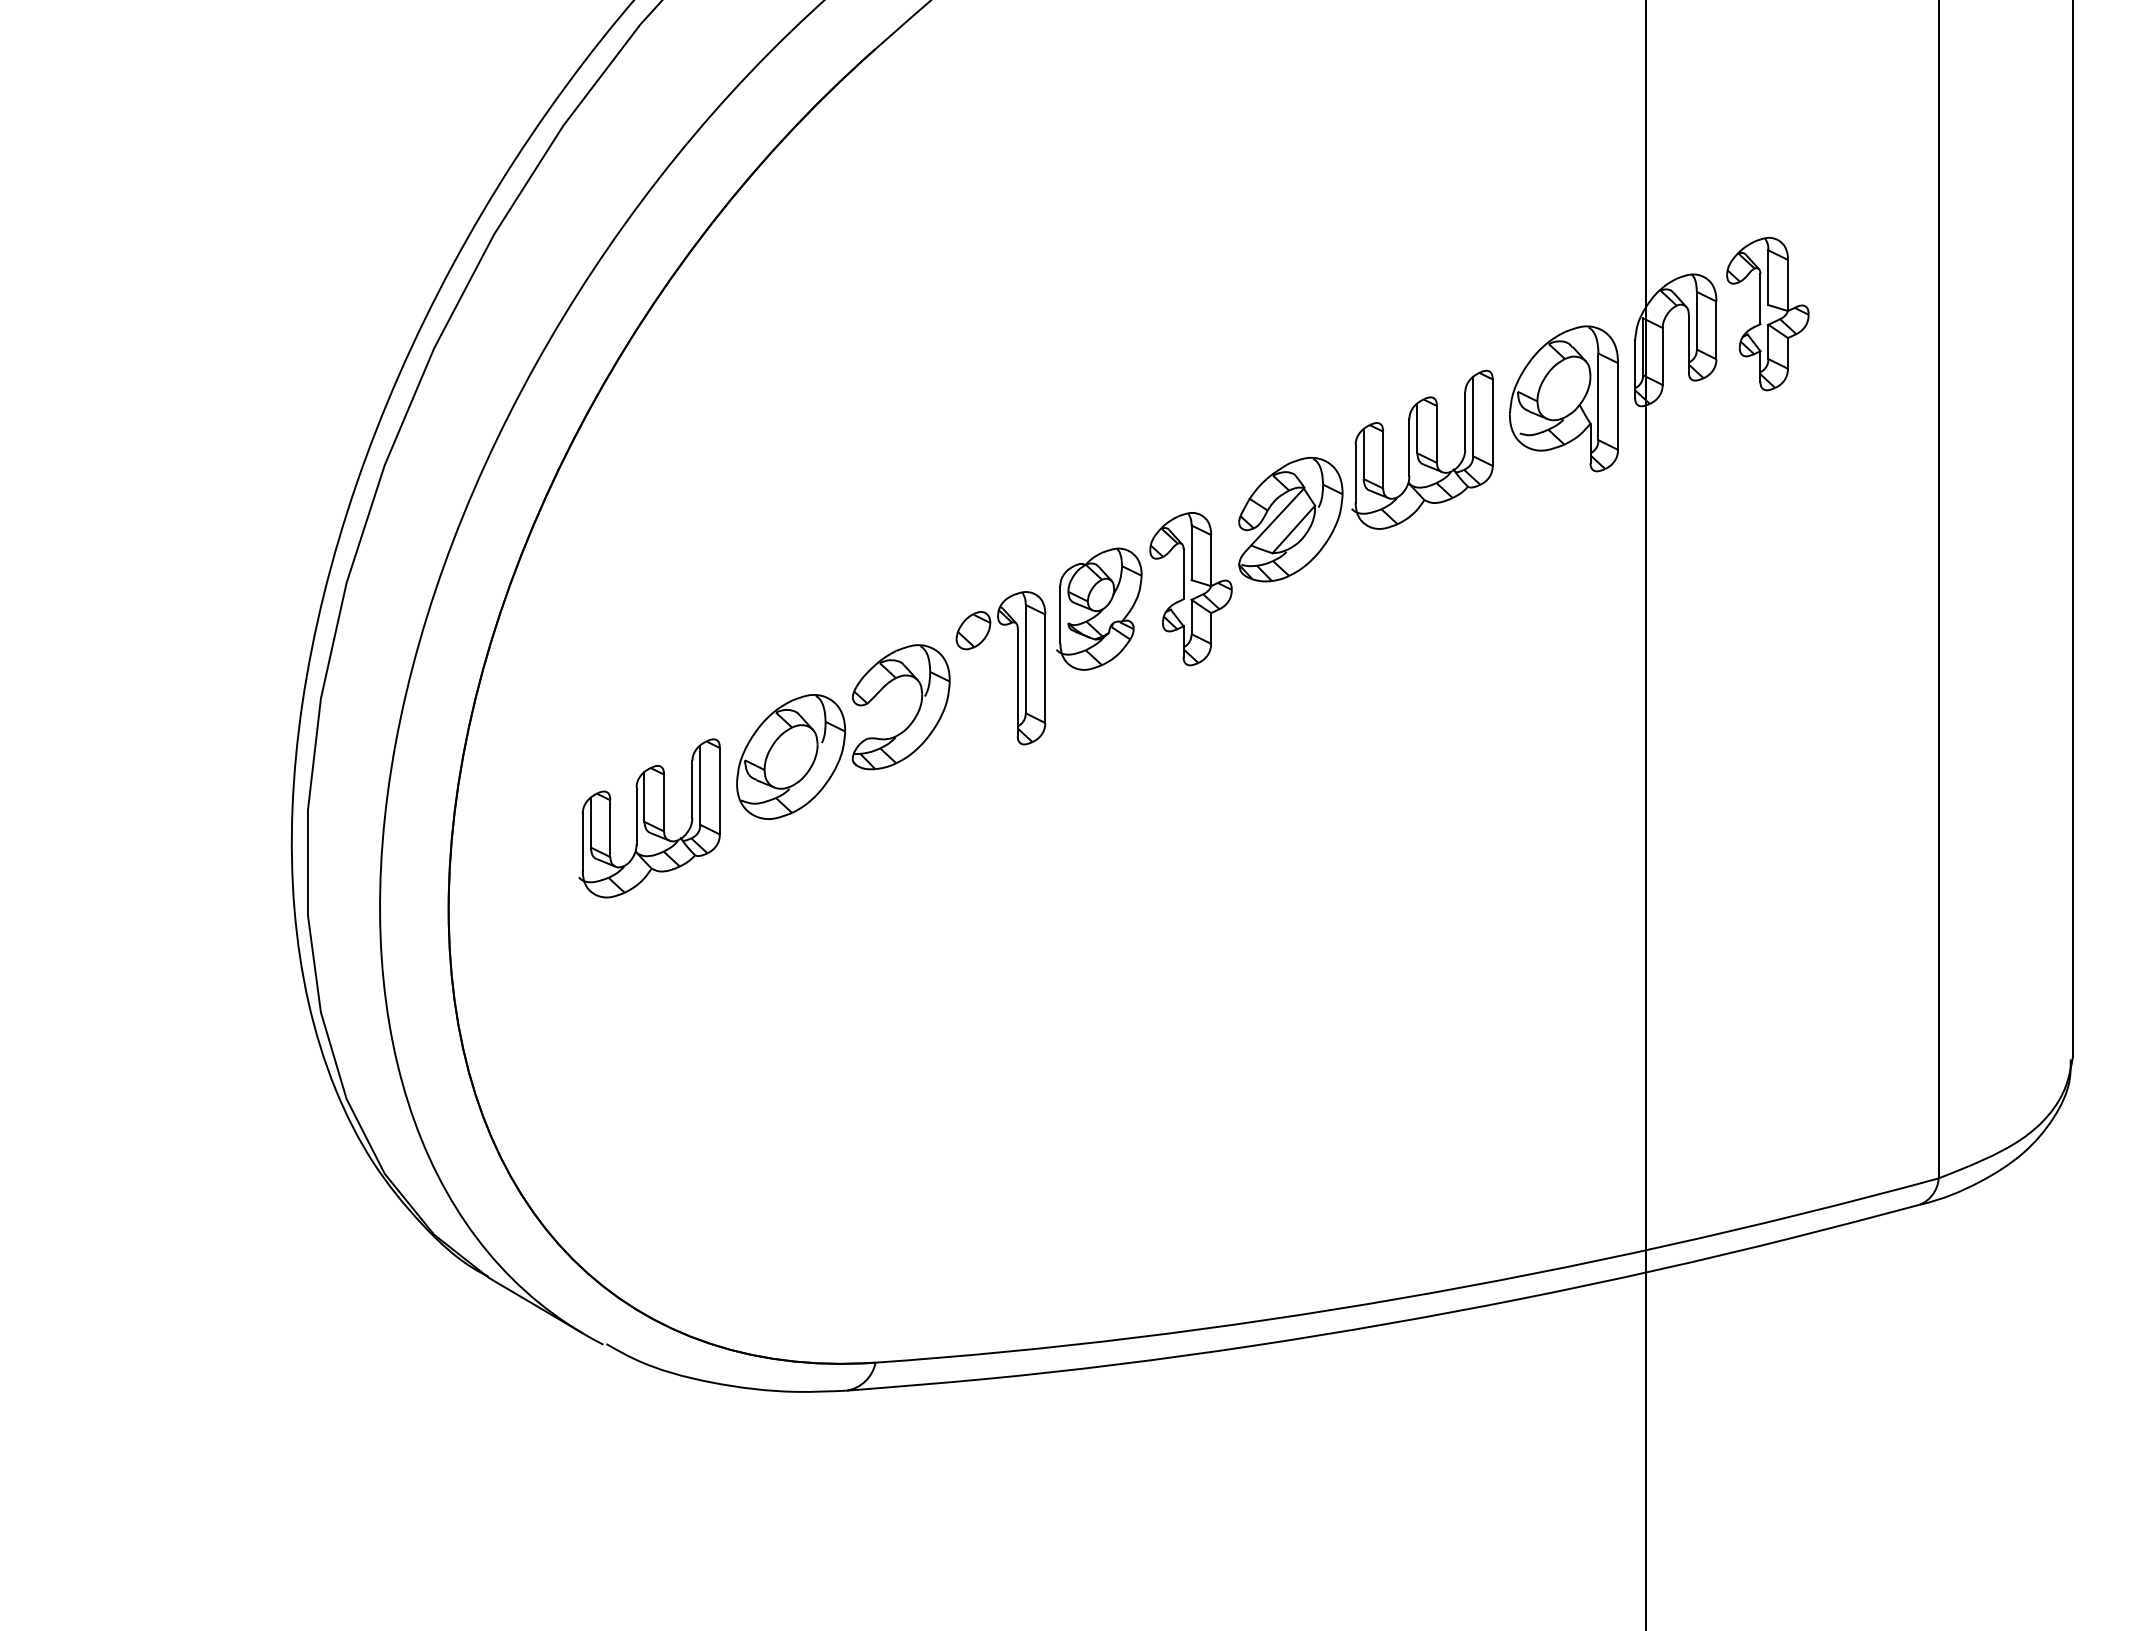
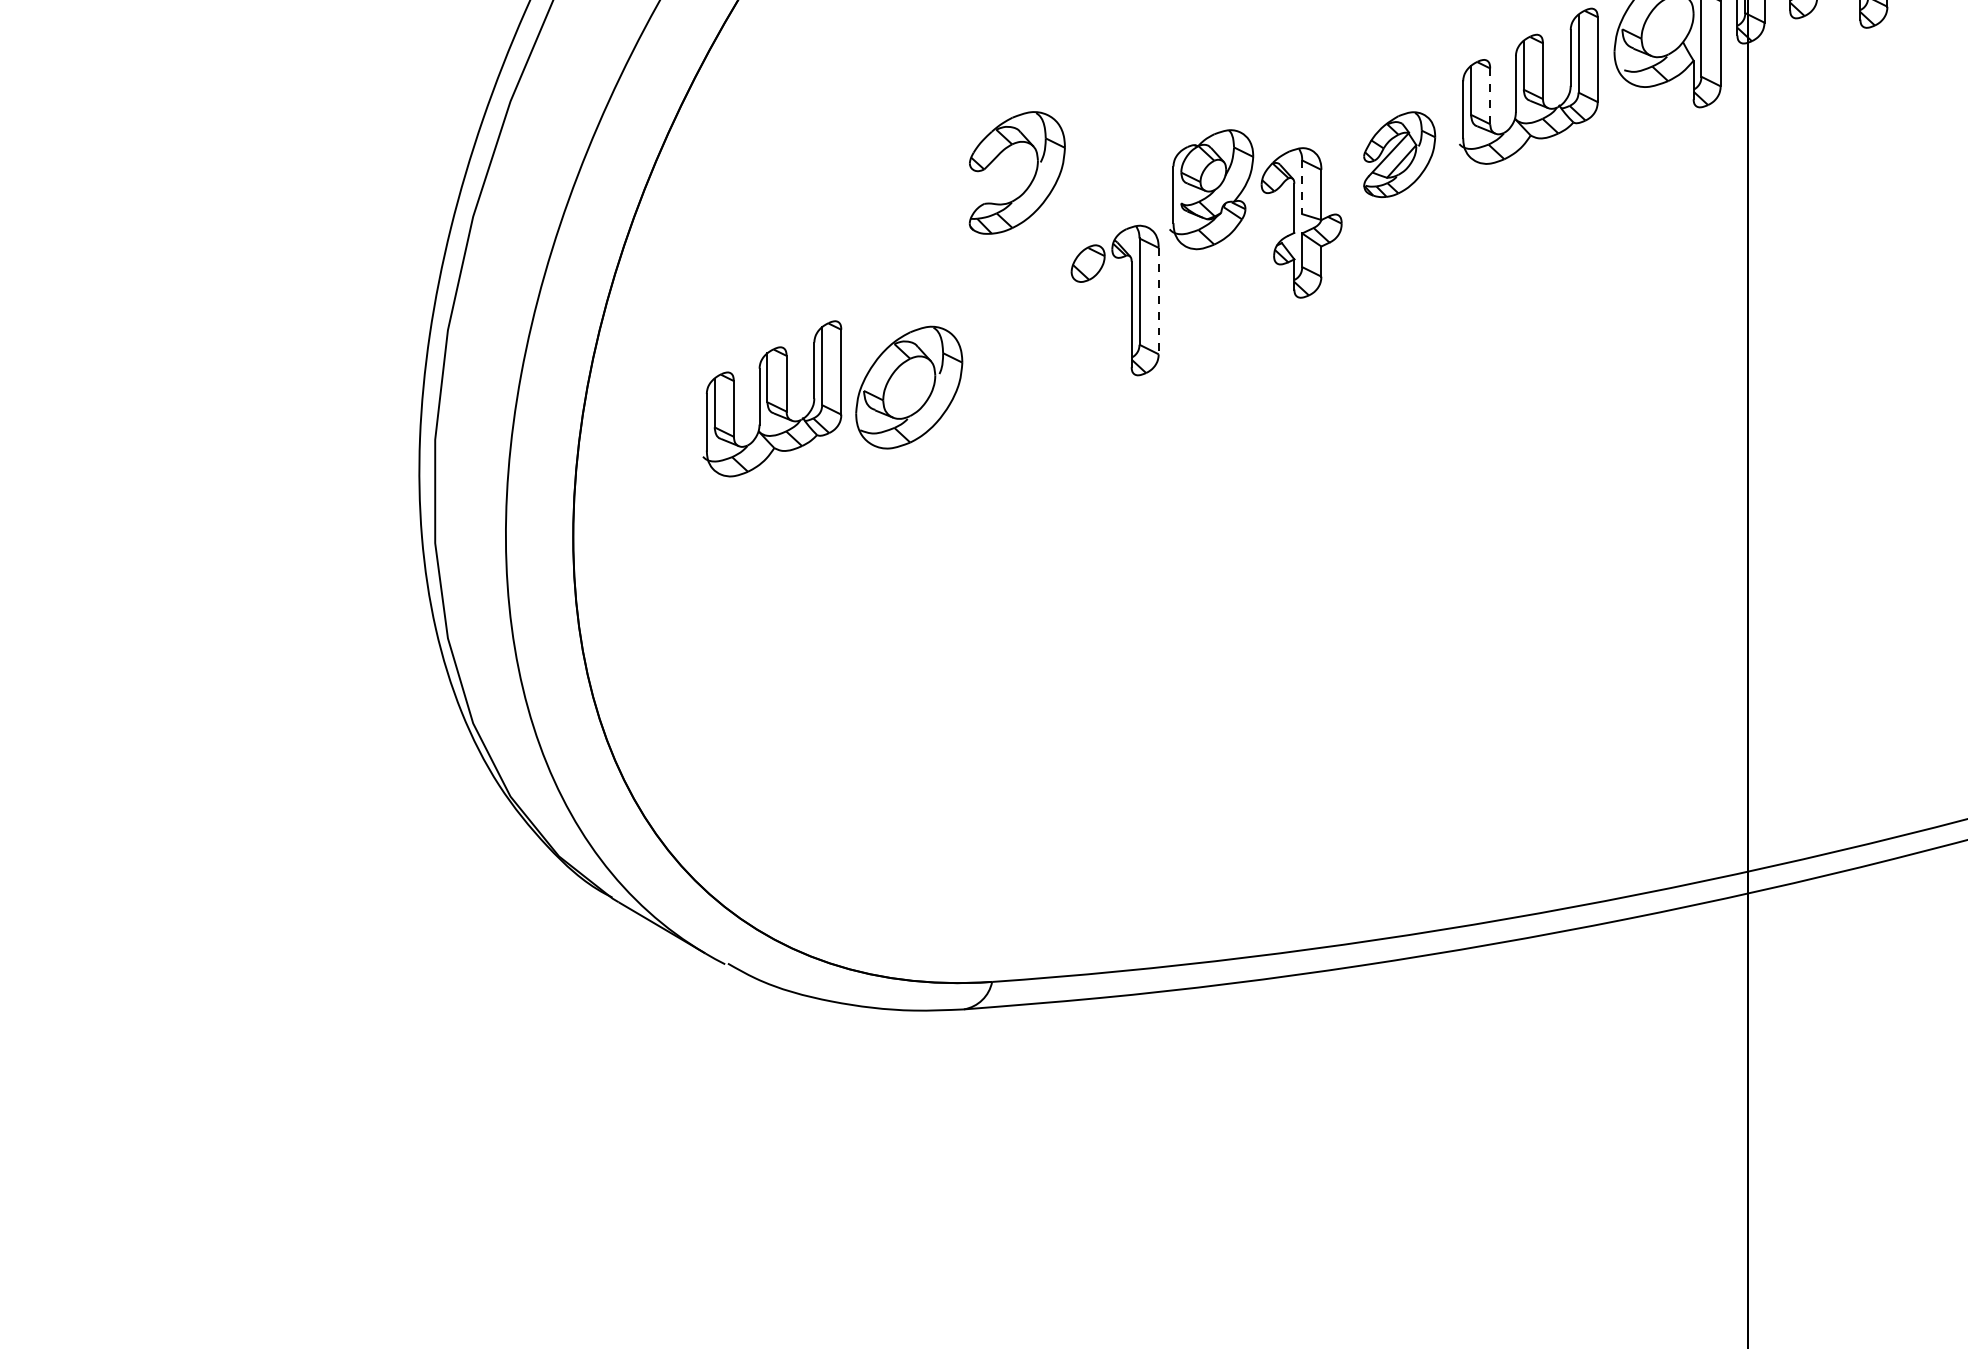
line: (1383, 460) -> (1490, 96), solid -> dashed
part: (1290, 519) -> (1399, 154), size x0.7
line: (1191, 553) -> (1302, 187), solid -> dashed
part: (1099, 608) -> (1211, 188), moved
line: (1045, 669) -> (1158, 301), solid -> dashed
part: (915, 715) -> (1031, 181), moved
part: (649, 818) -> (772, 398), moved

